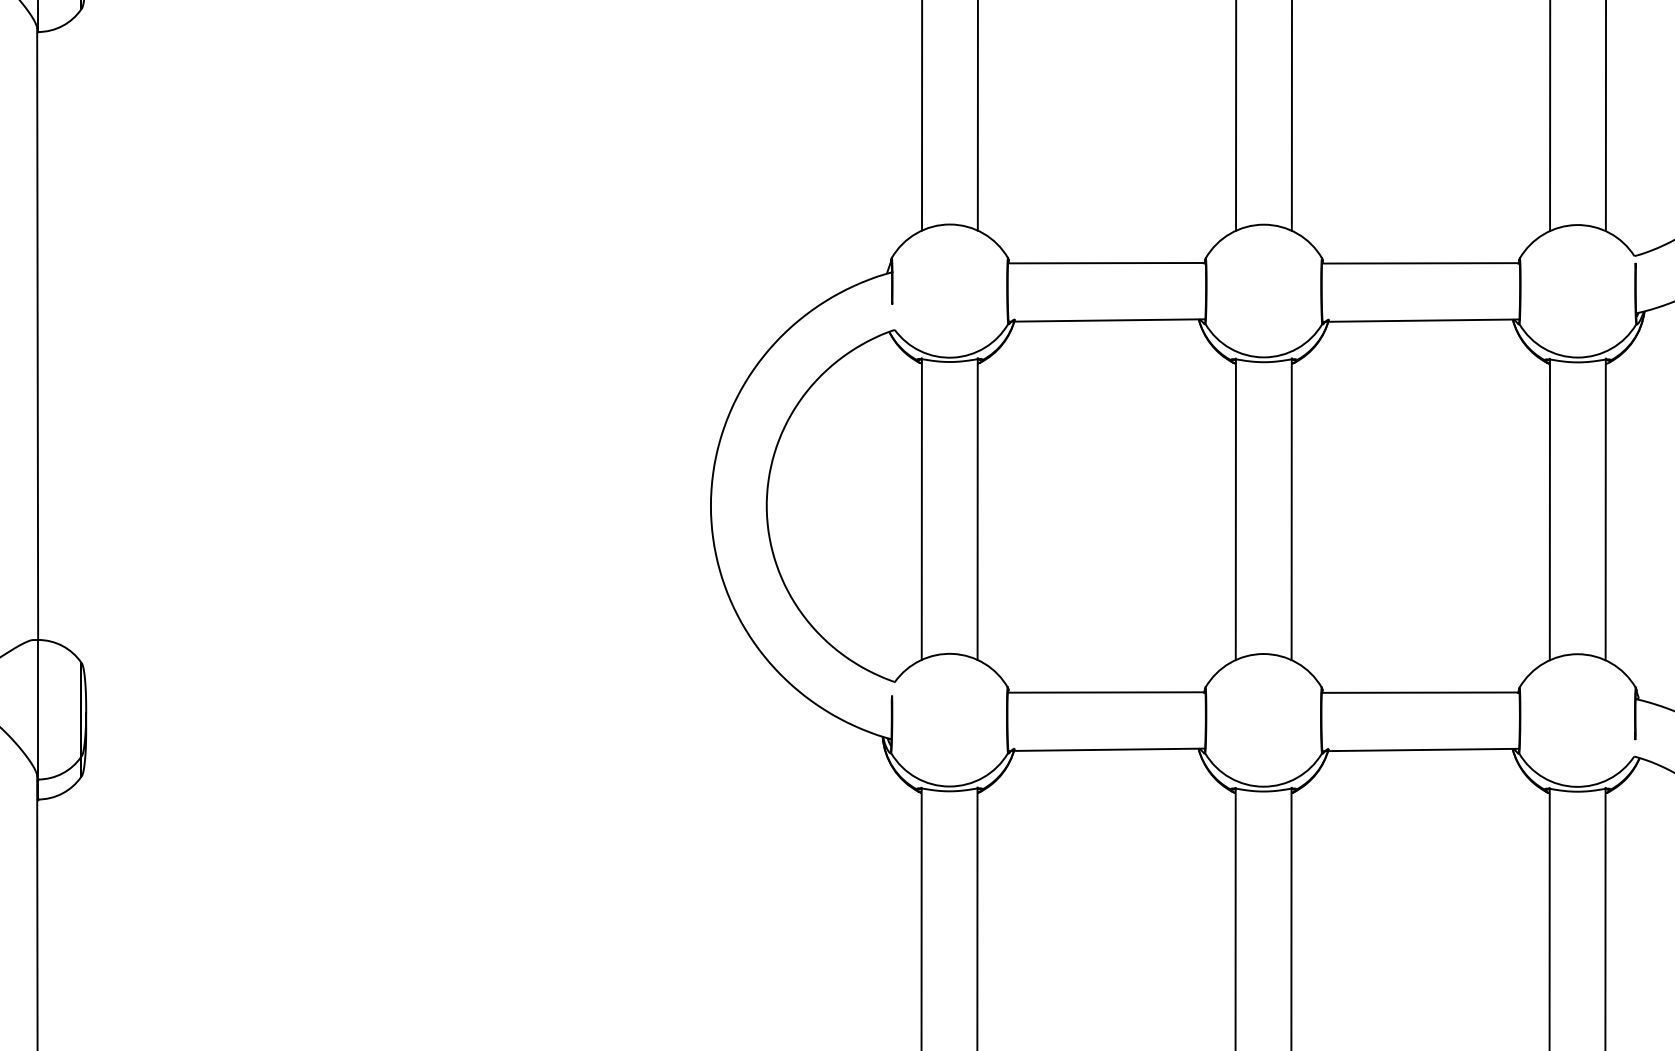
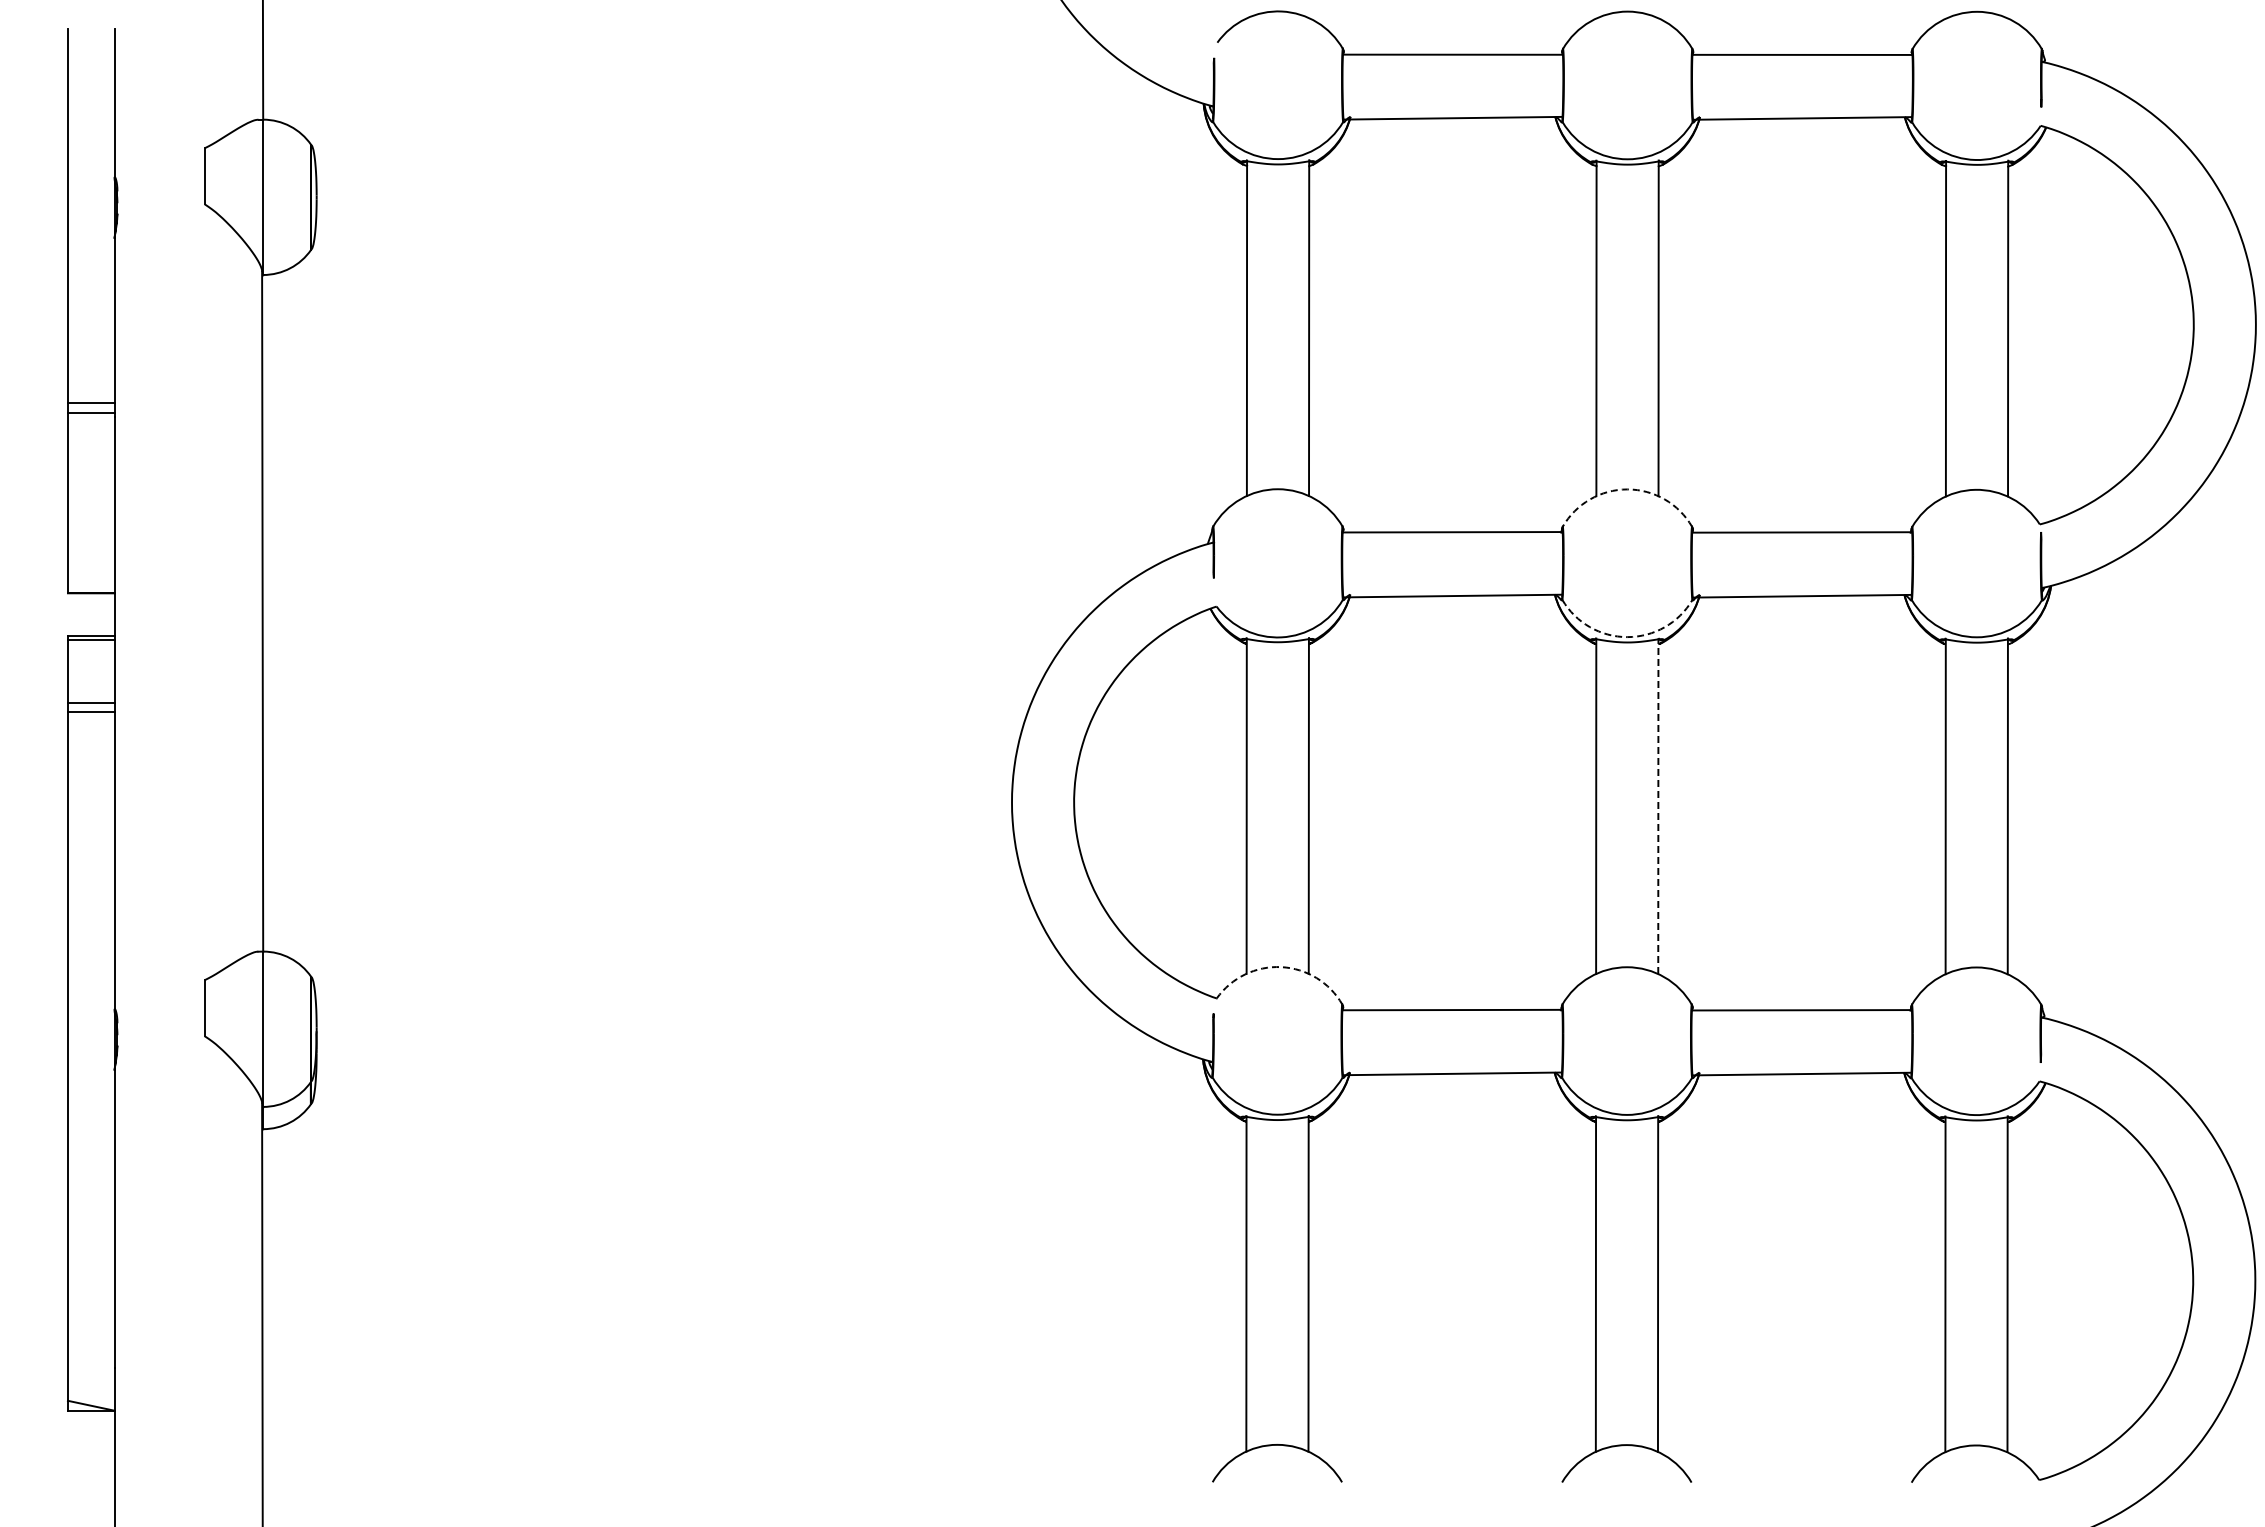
arc: (1263, 224) -> (1627, 489), solid -> dashed
arc: (1263, 357) -> (1627, 637), solid -> dashed
line: (1291, 509) -> (1658, 806), solid -> dashed
arc: (953, 654) -> (1281, 967), solid -> dashed

